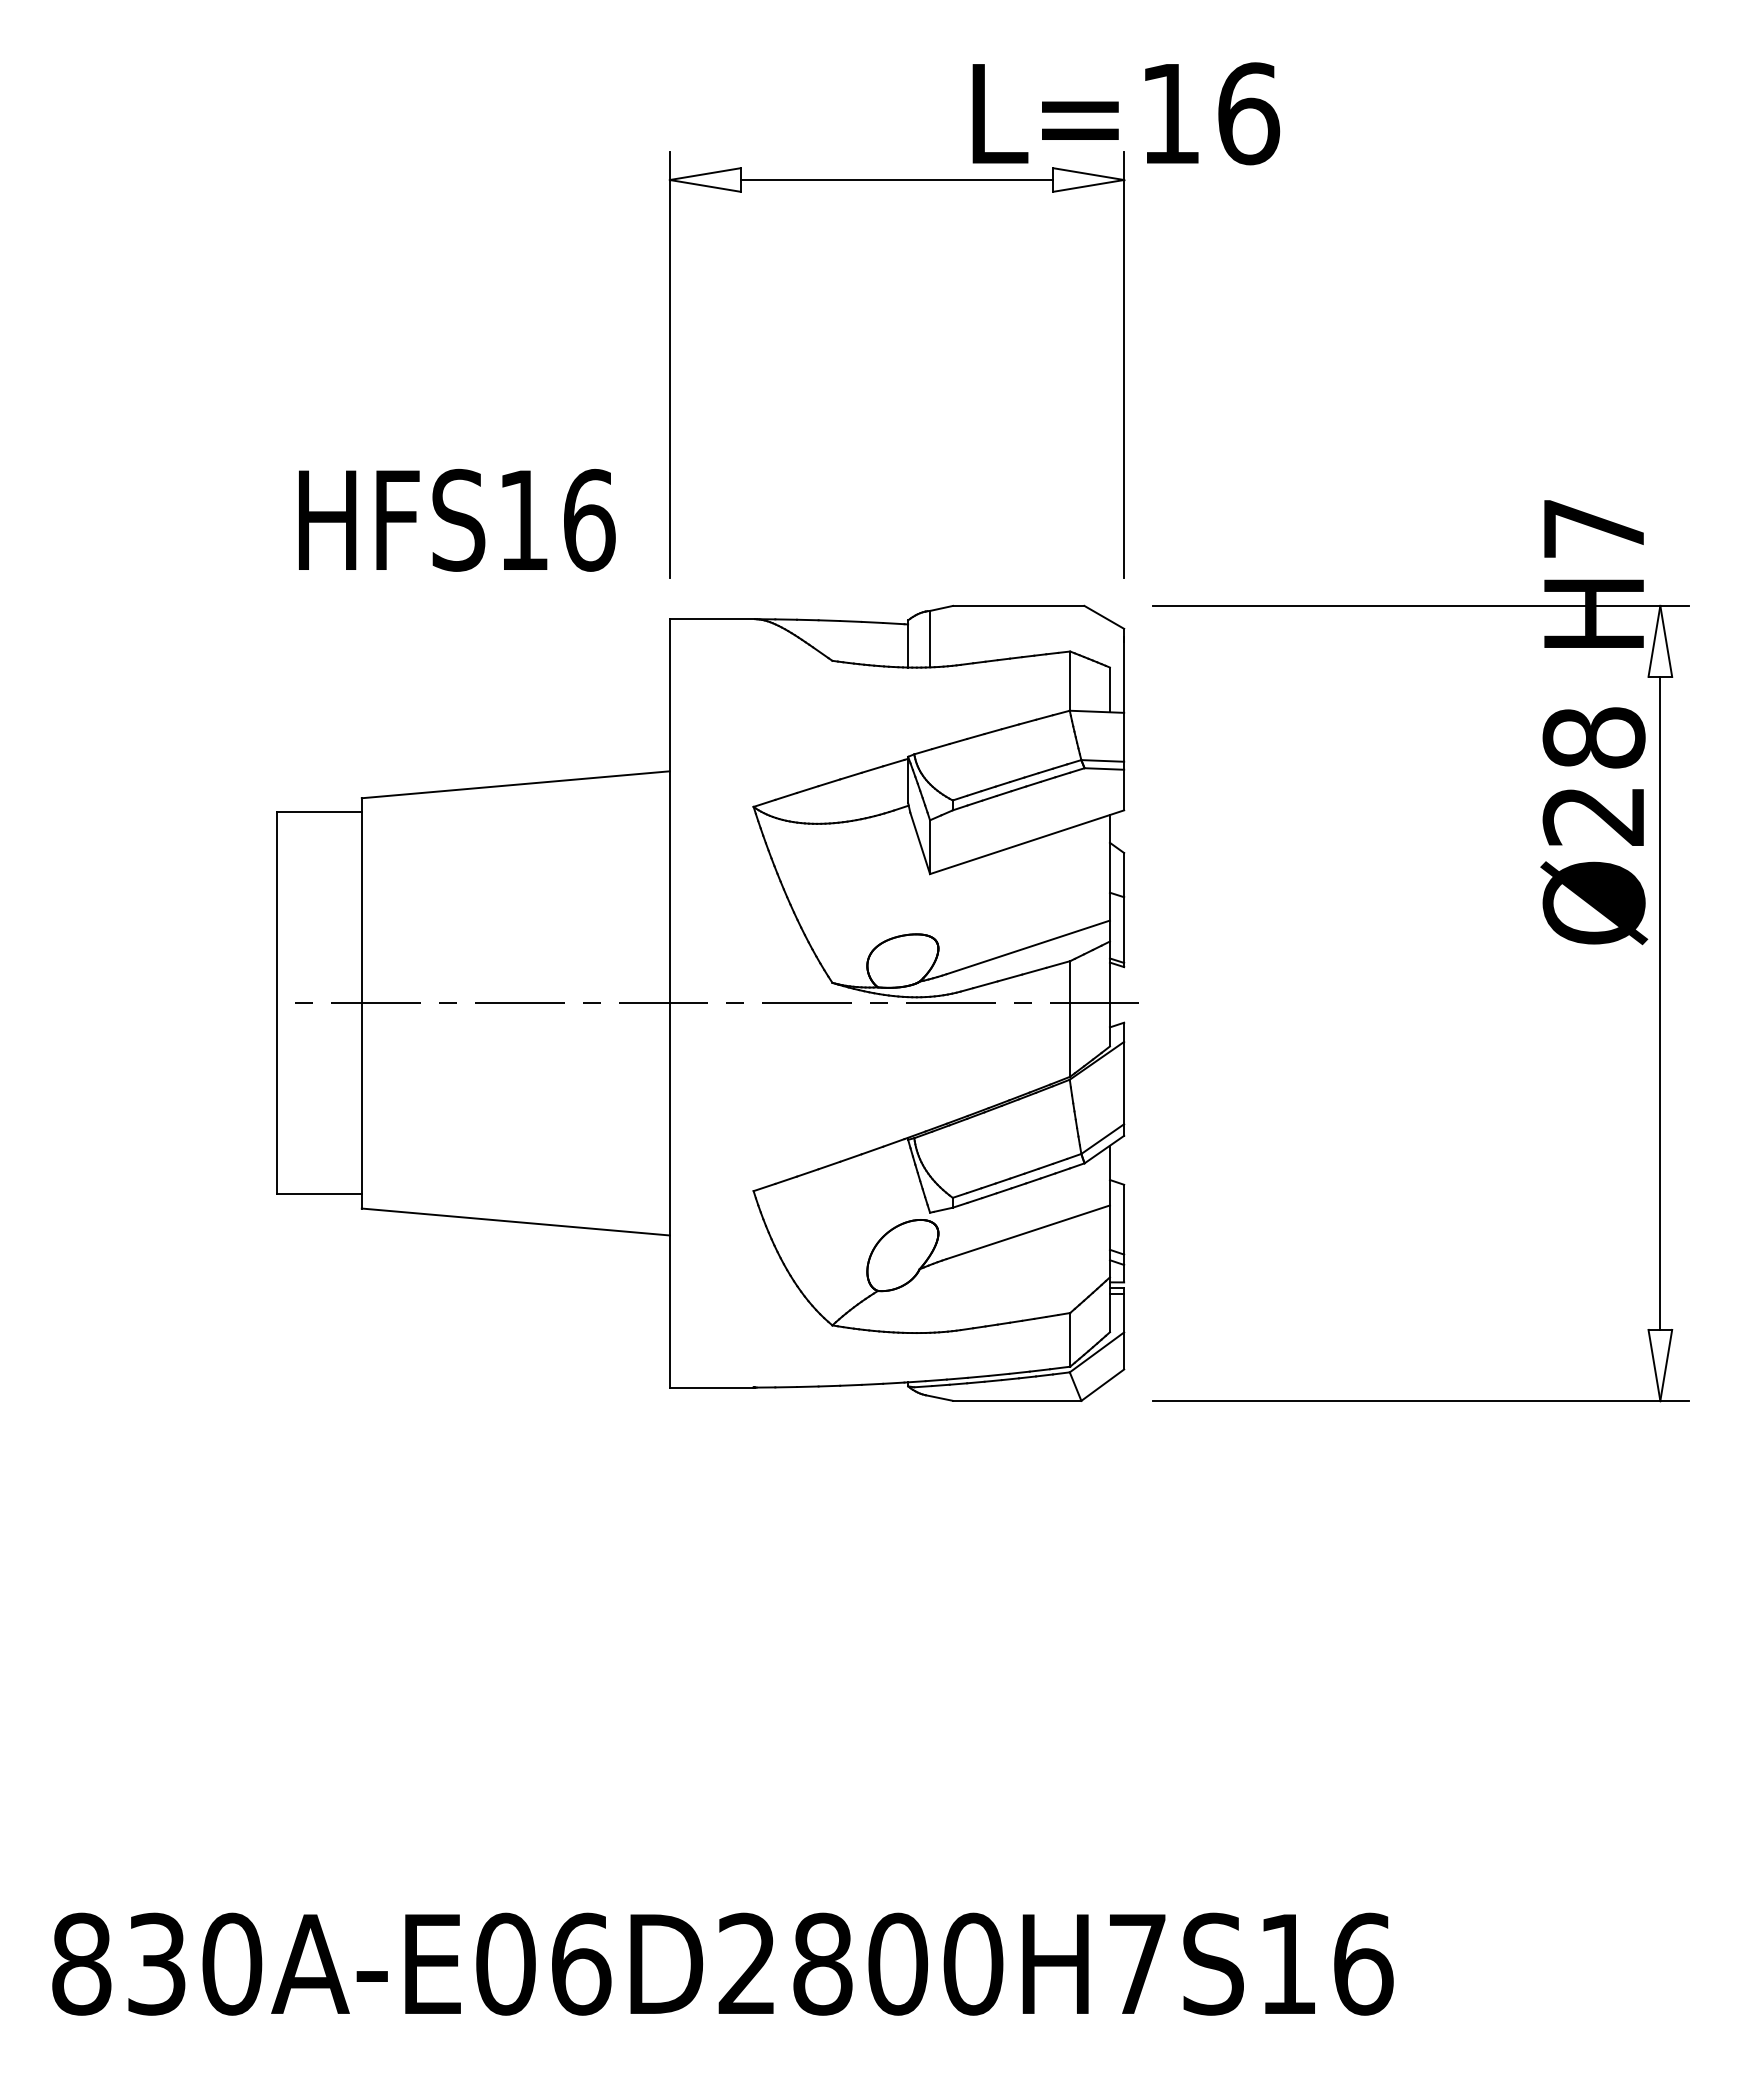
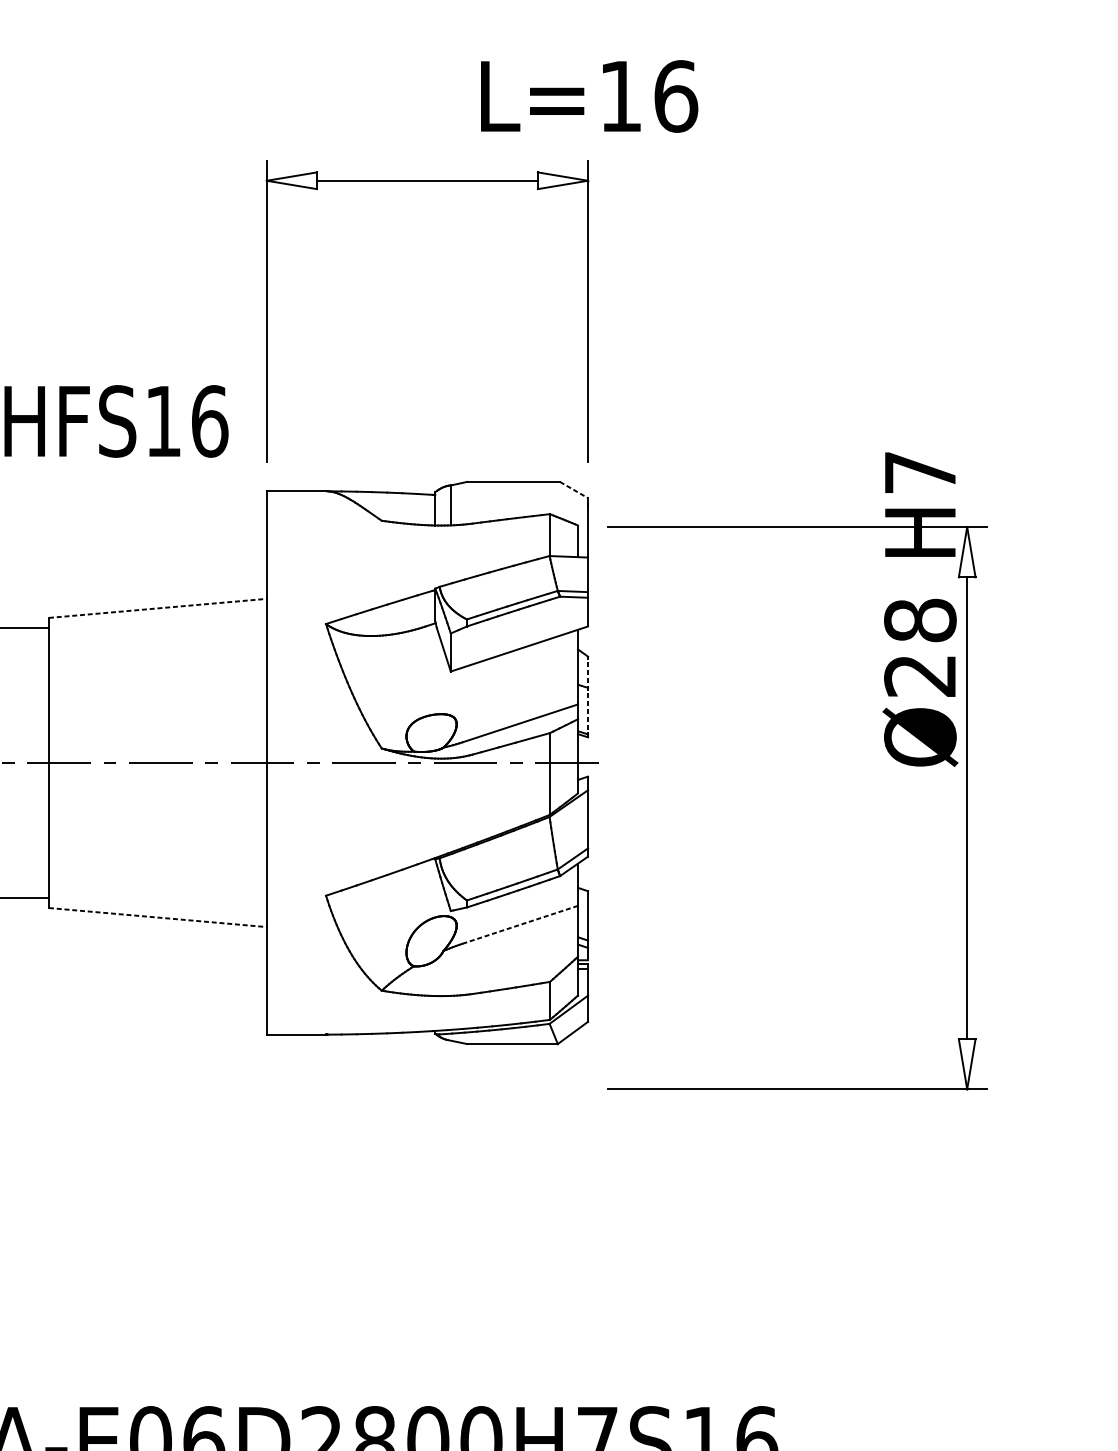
text: (1126, 113) -> (589, 96), moved
line: (1104, 617) -> (574, 490), solid -> dashed
line: (515, 784) -> (157, 608), solid -> dashed
line: (1124, 909) -> (588, 696), solid -> dashed
part: (1544, 916) -> (885, 746), moved
line: (515, 1222) -> (157, 917), solid -> dashed
line: (1028, 1232) -> (520, 924), solid -> dashed

